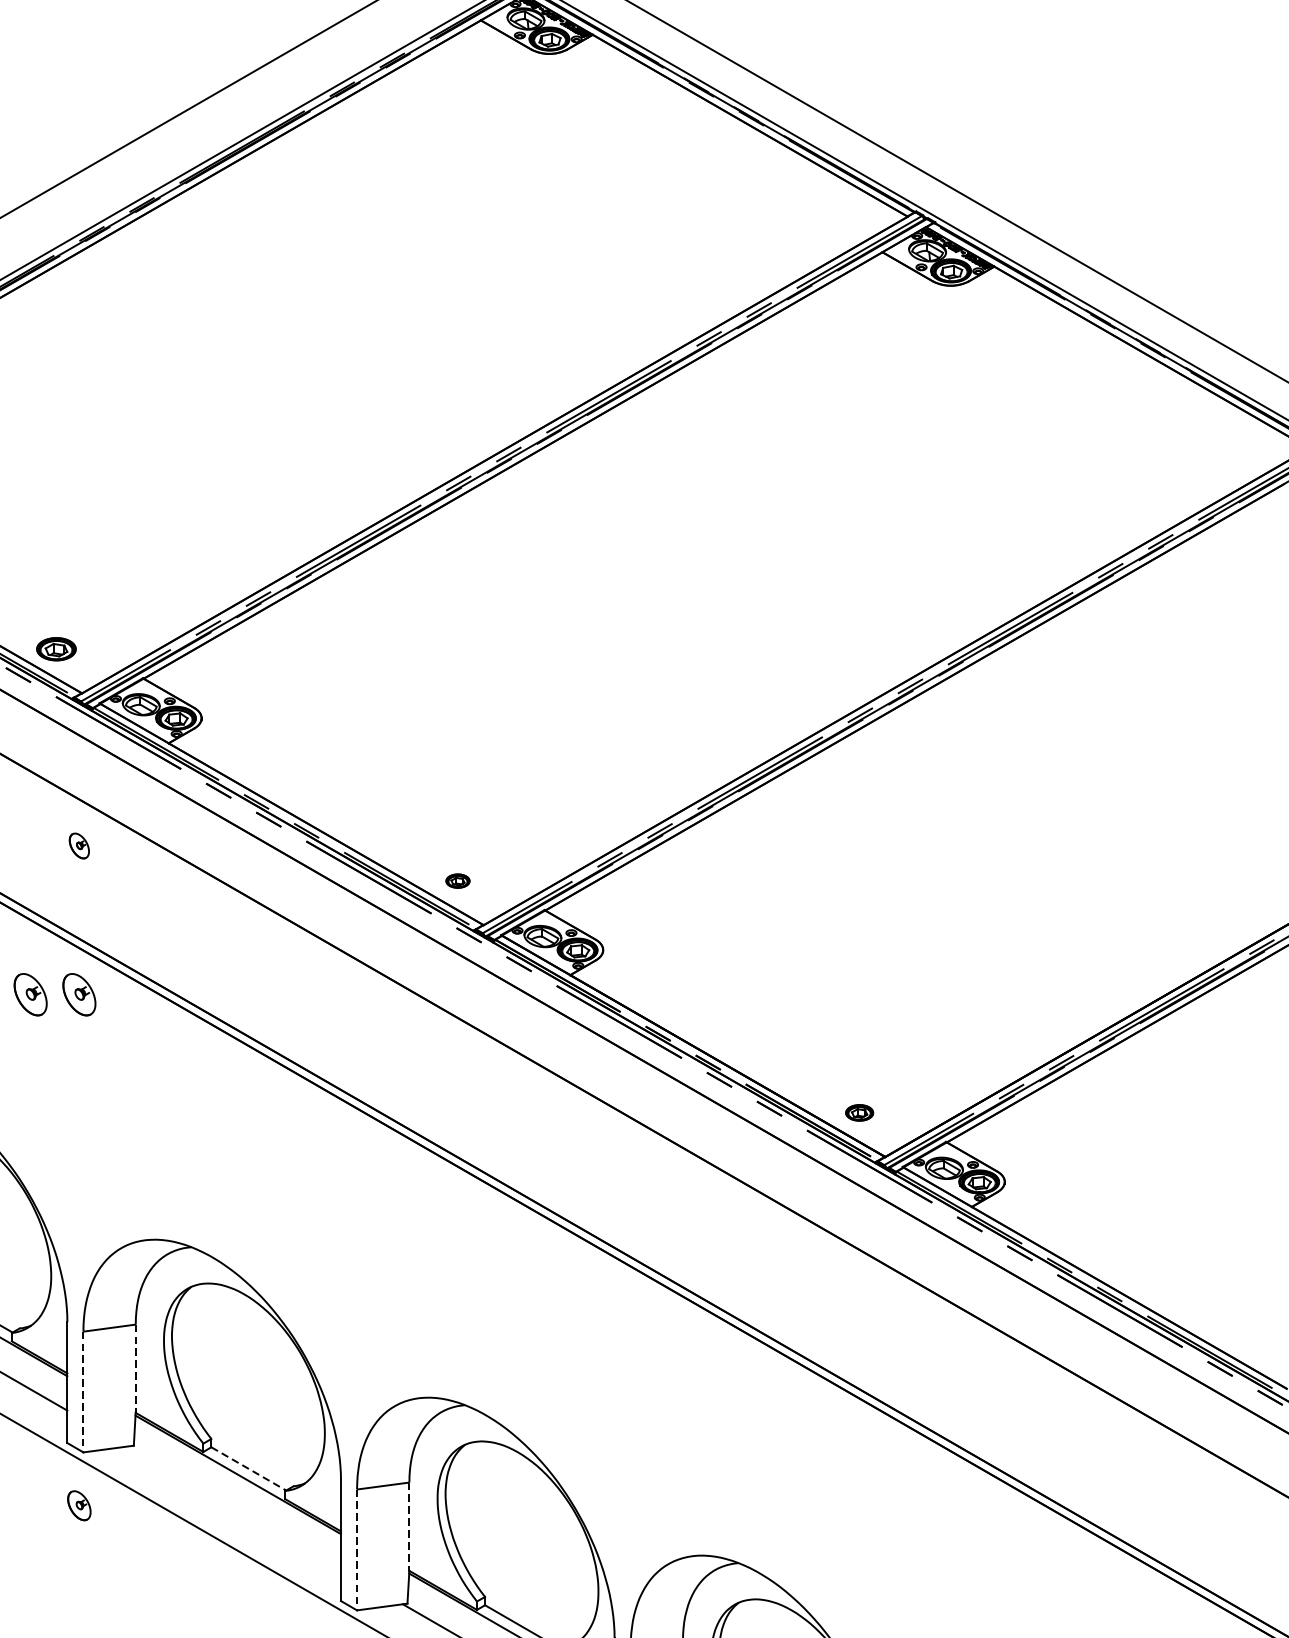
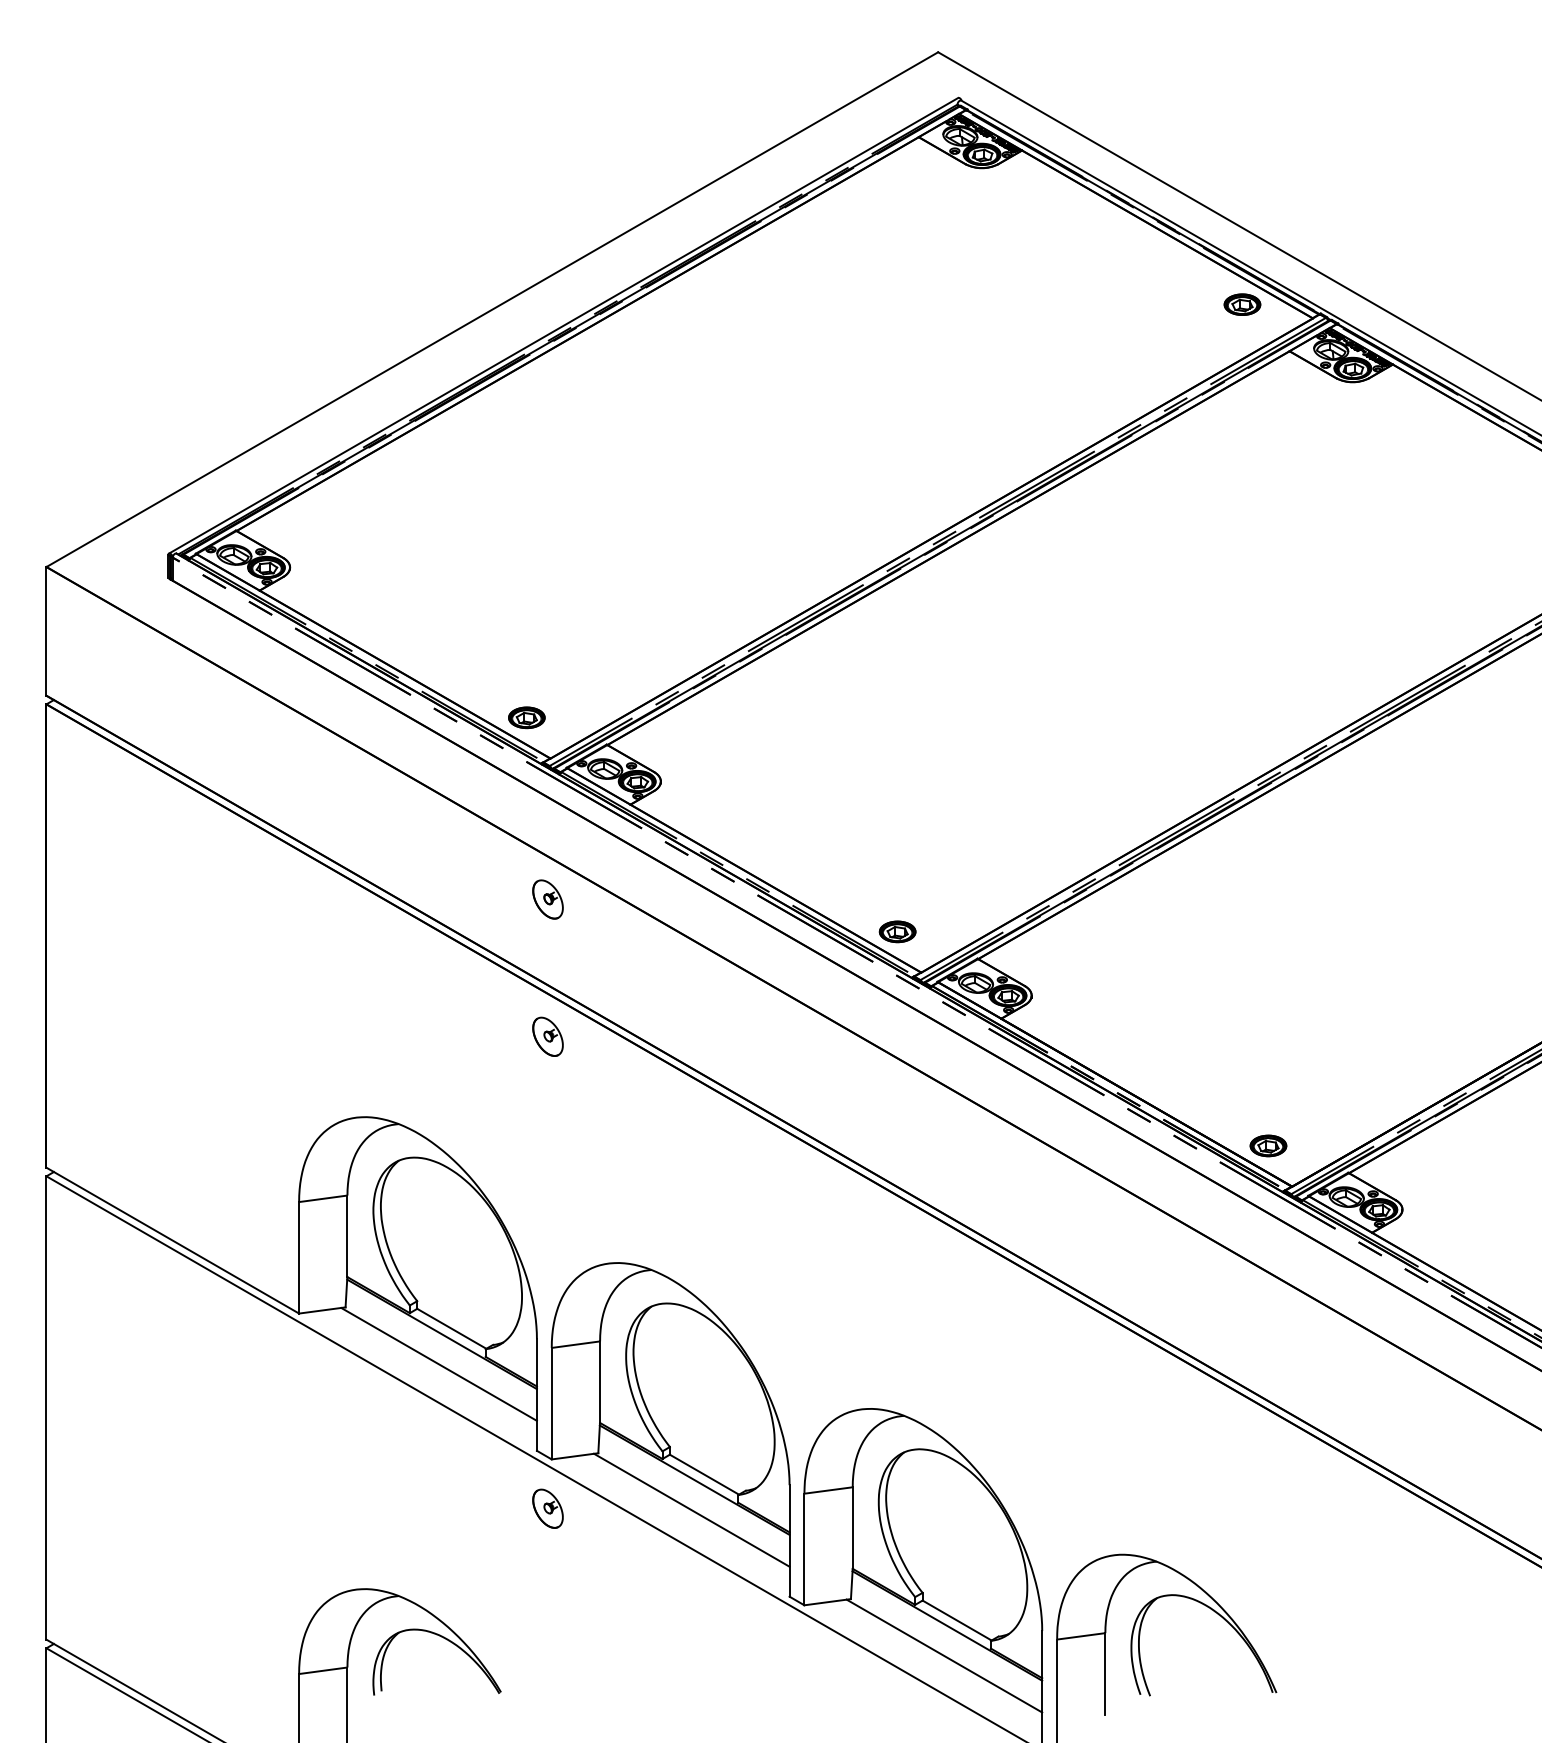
part: (831, 201) -> (1242, 304), added
part: (78, 845) -> (547, 899), size x1.67
part: (457, 880) -> (897, 931), size x1.67
part: (30, 994) -> (502, 1036), removed
part: (859, 1112) -> (1268, 1145), size x1.43
line: (136, 1369) -> (600, 1382), dashed -> solid
line: (83, 1391) -> (551, 1403), dashed -> solid
line: (248, 1468) -> (704, 1474), dashed -> solid
part: (78, 1505) -> (547, 1508), size x1.43
line: (234, 1506) -> (691, 1509), added
line: (409, 1527) -> (852, 1528), dashed -> solid
line: (357, 1549) -> (804, 1549), dashed -> solid

